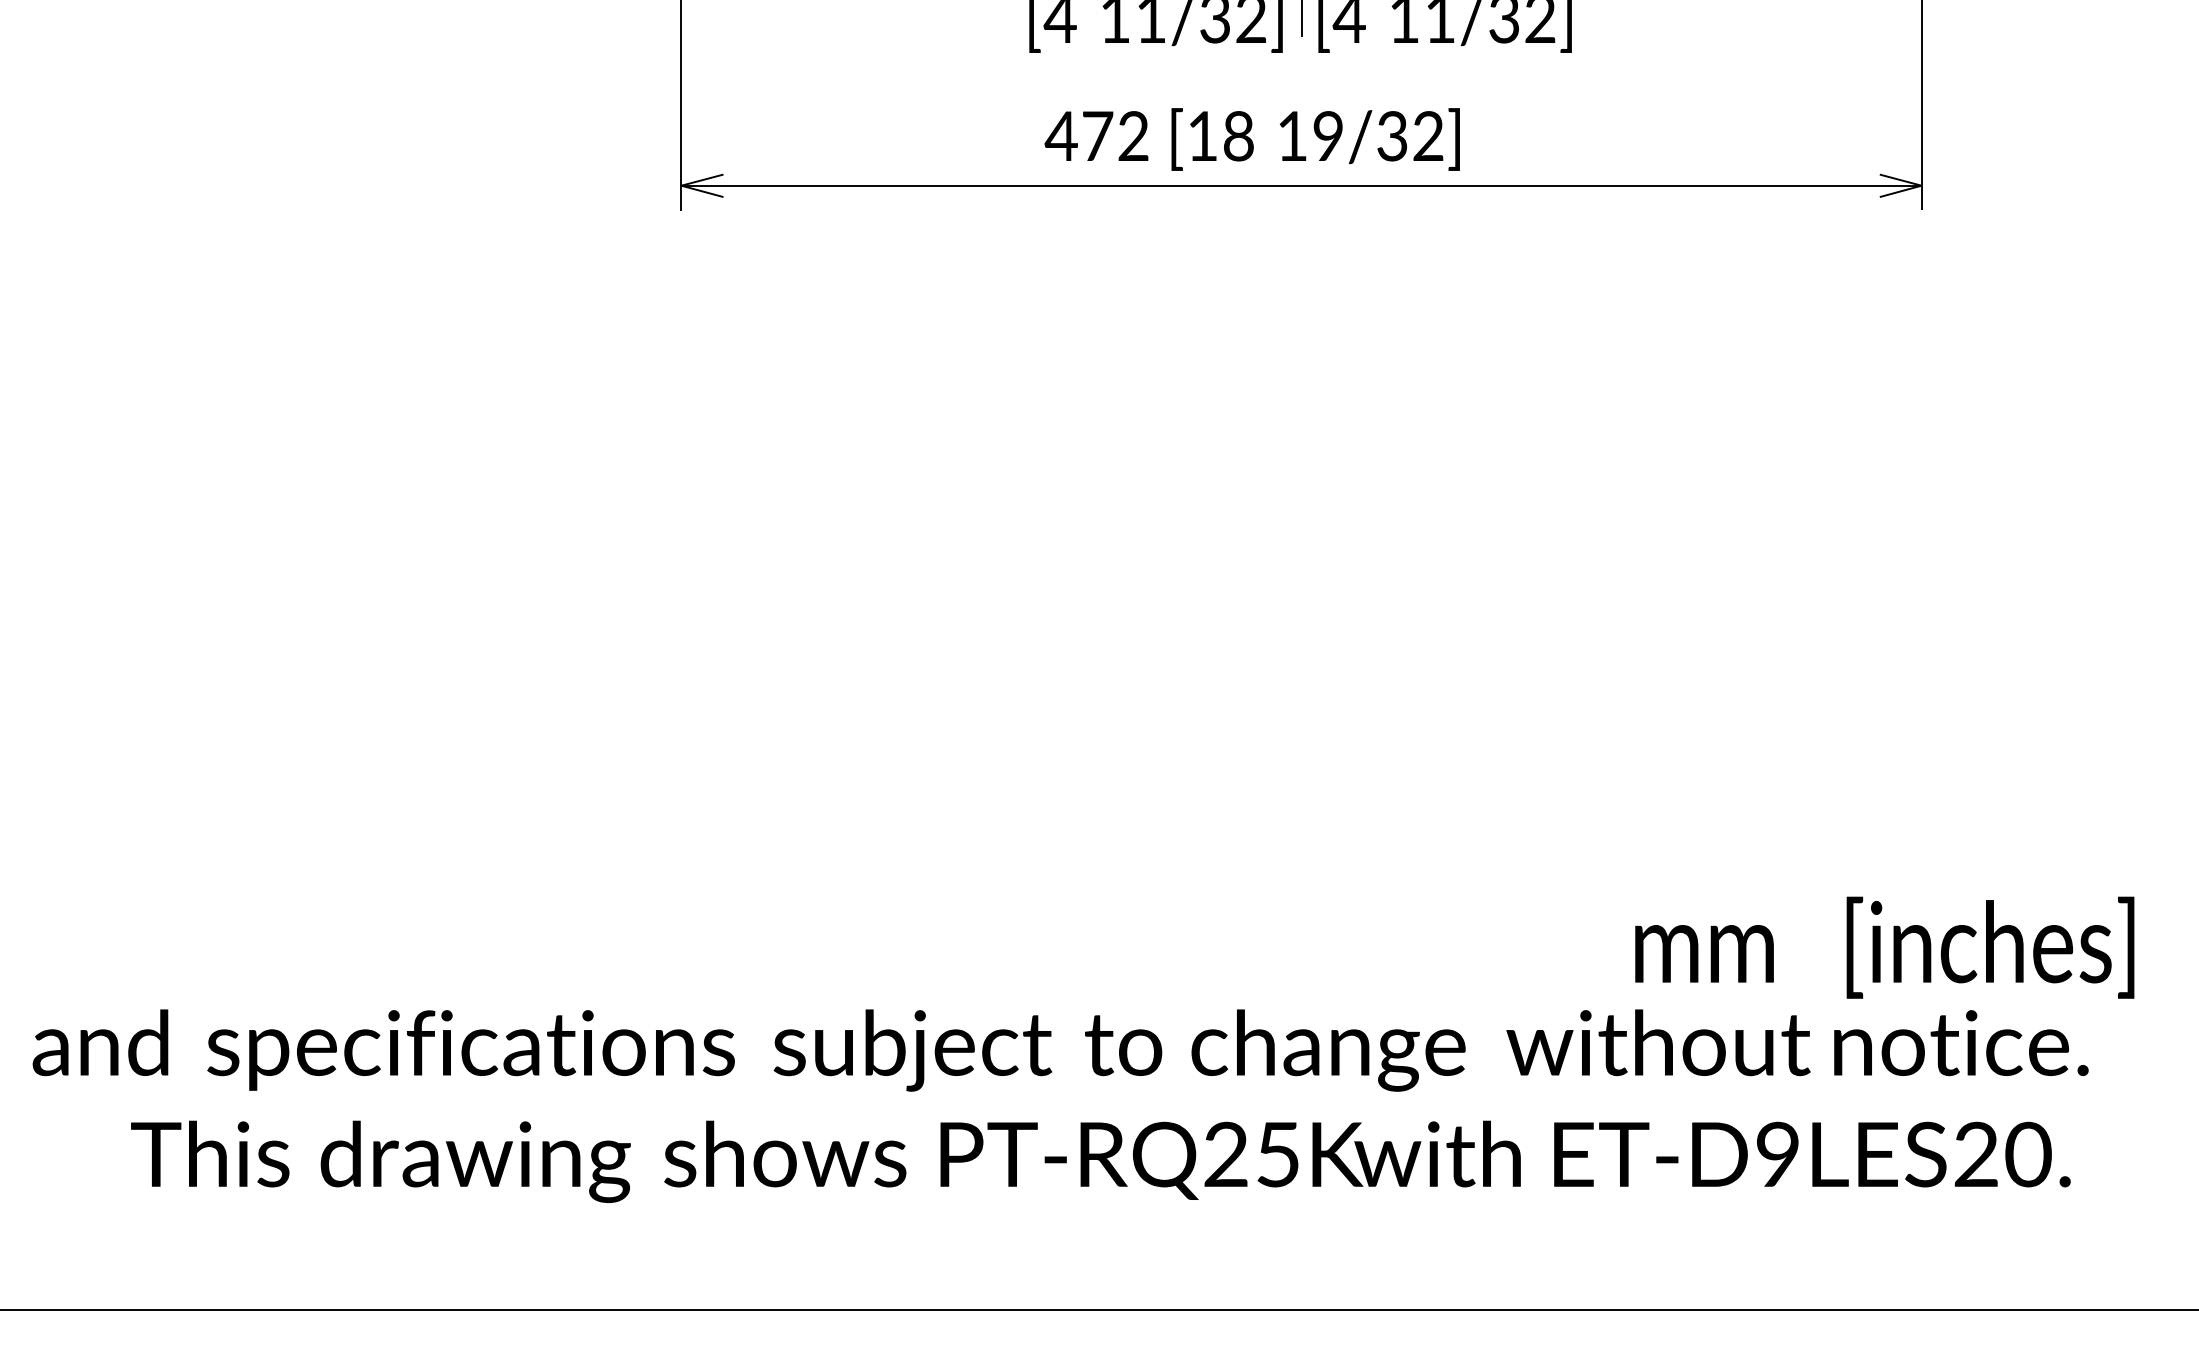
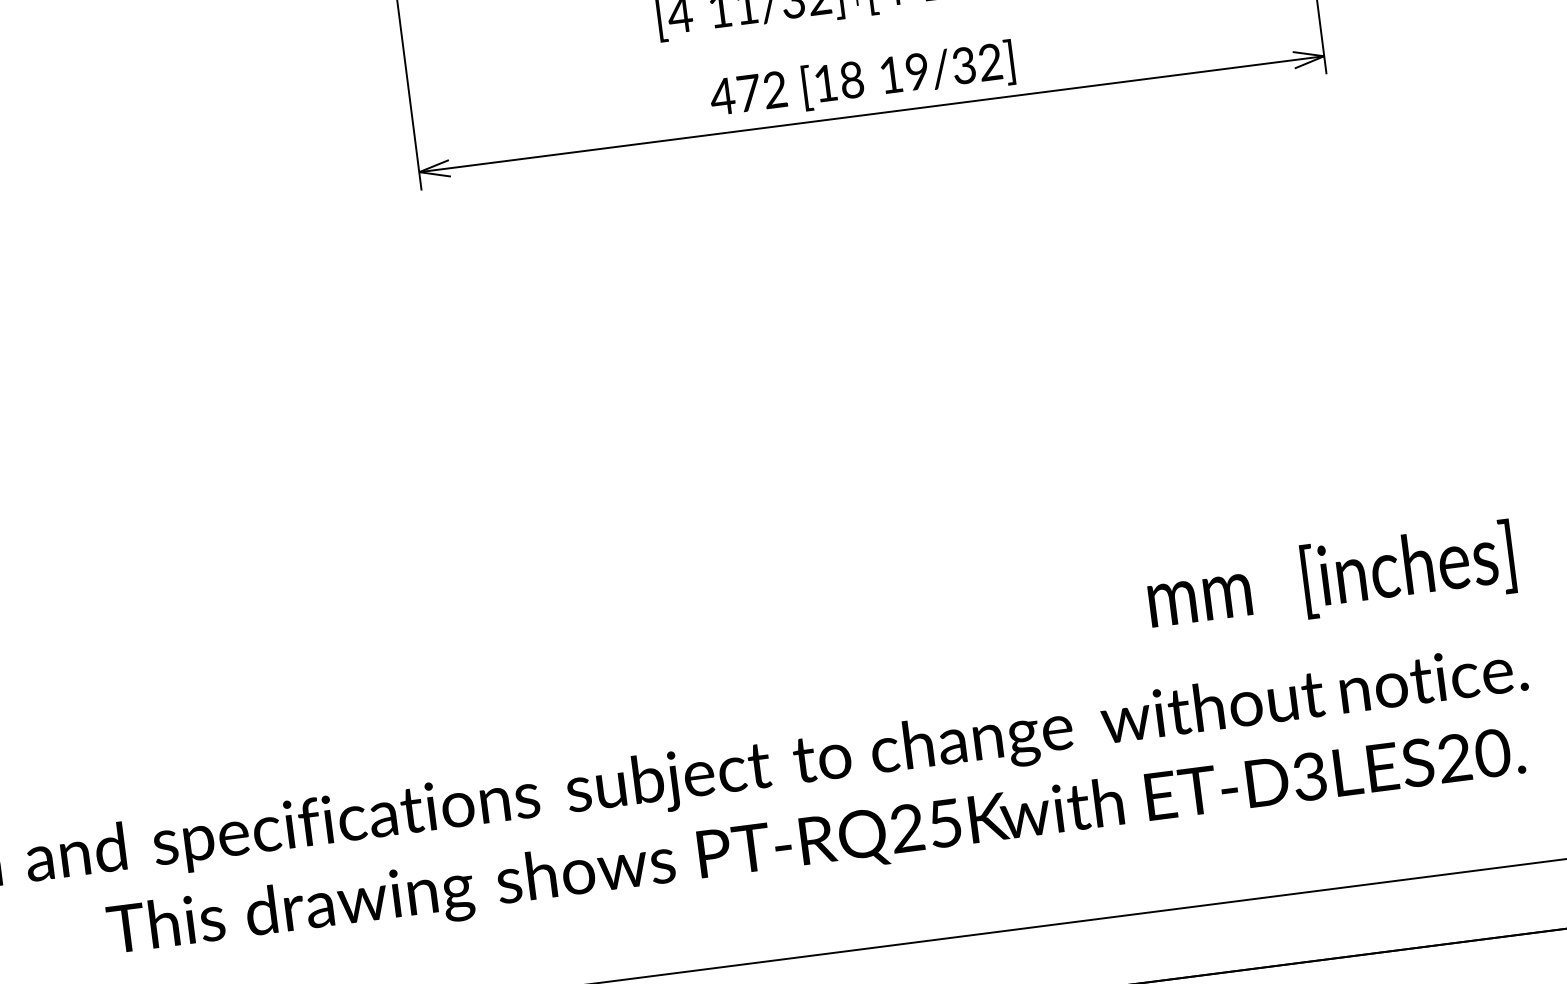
text: (1251, 139) -> (861, 81), moved
text: (1884, 947) -> (1331, 578), moved
text: (1777, 1154) -> (1309, 776), ET-D9LES20. -> ET-D3LES20.

